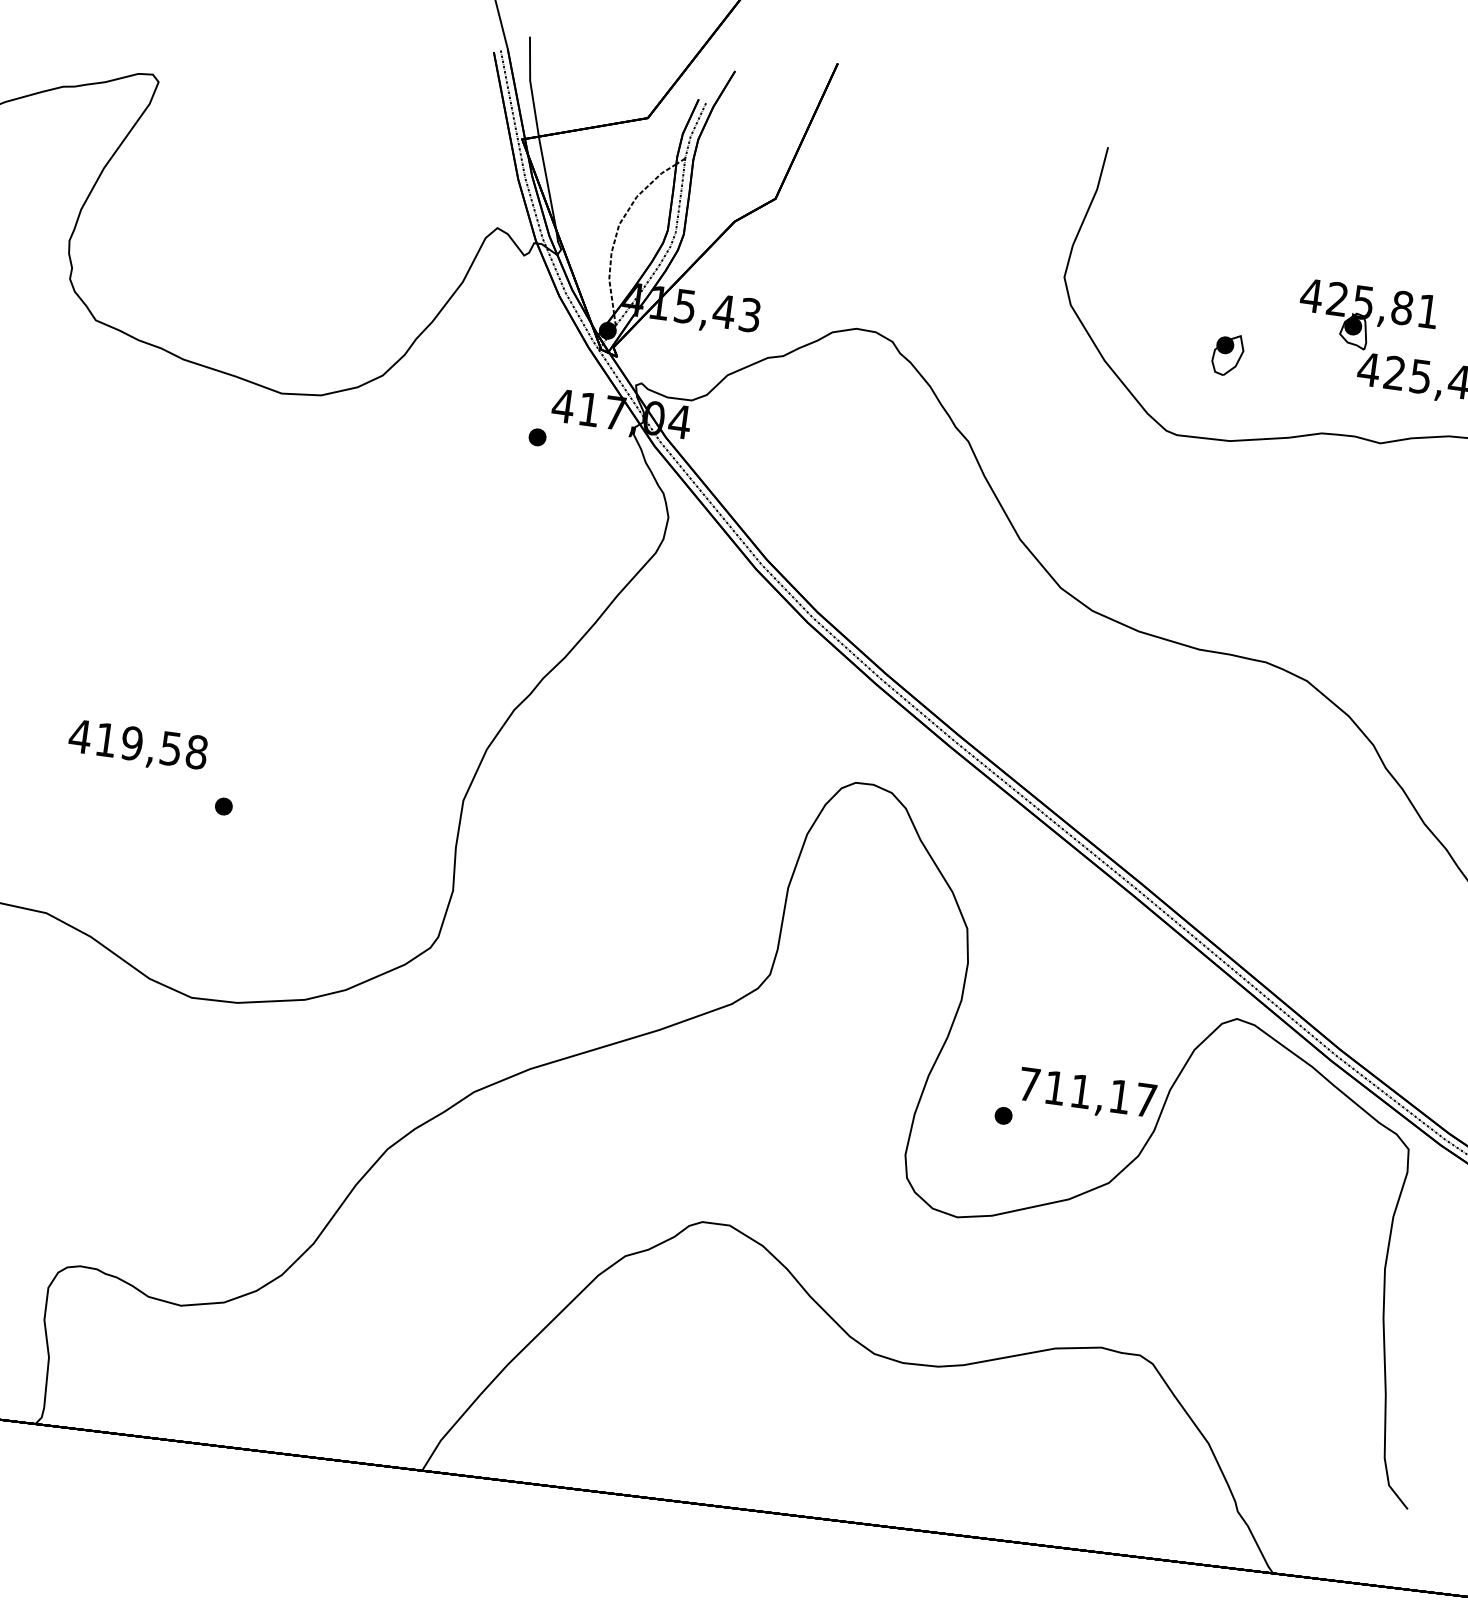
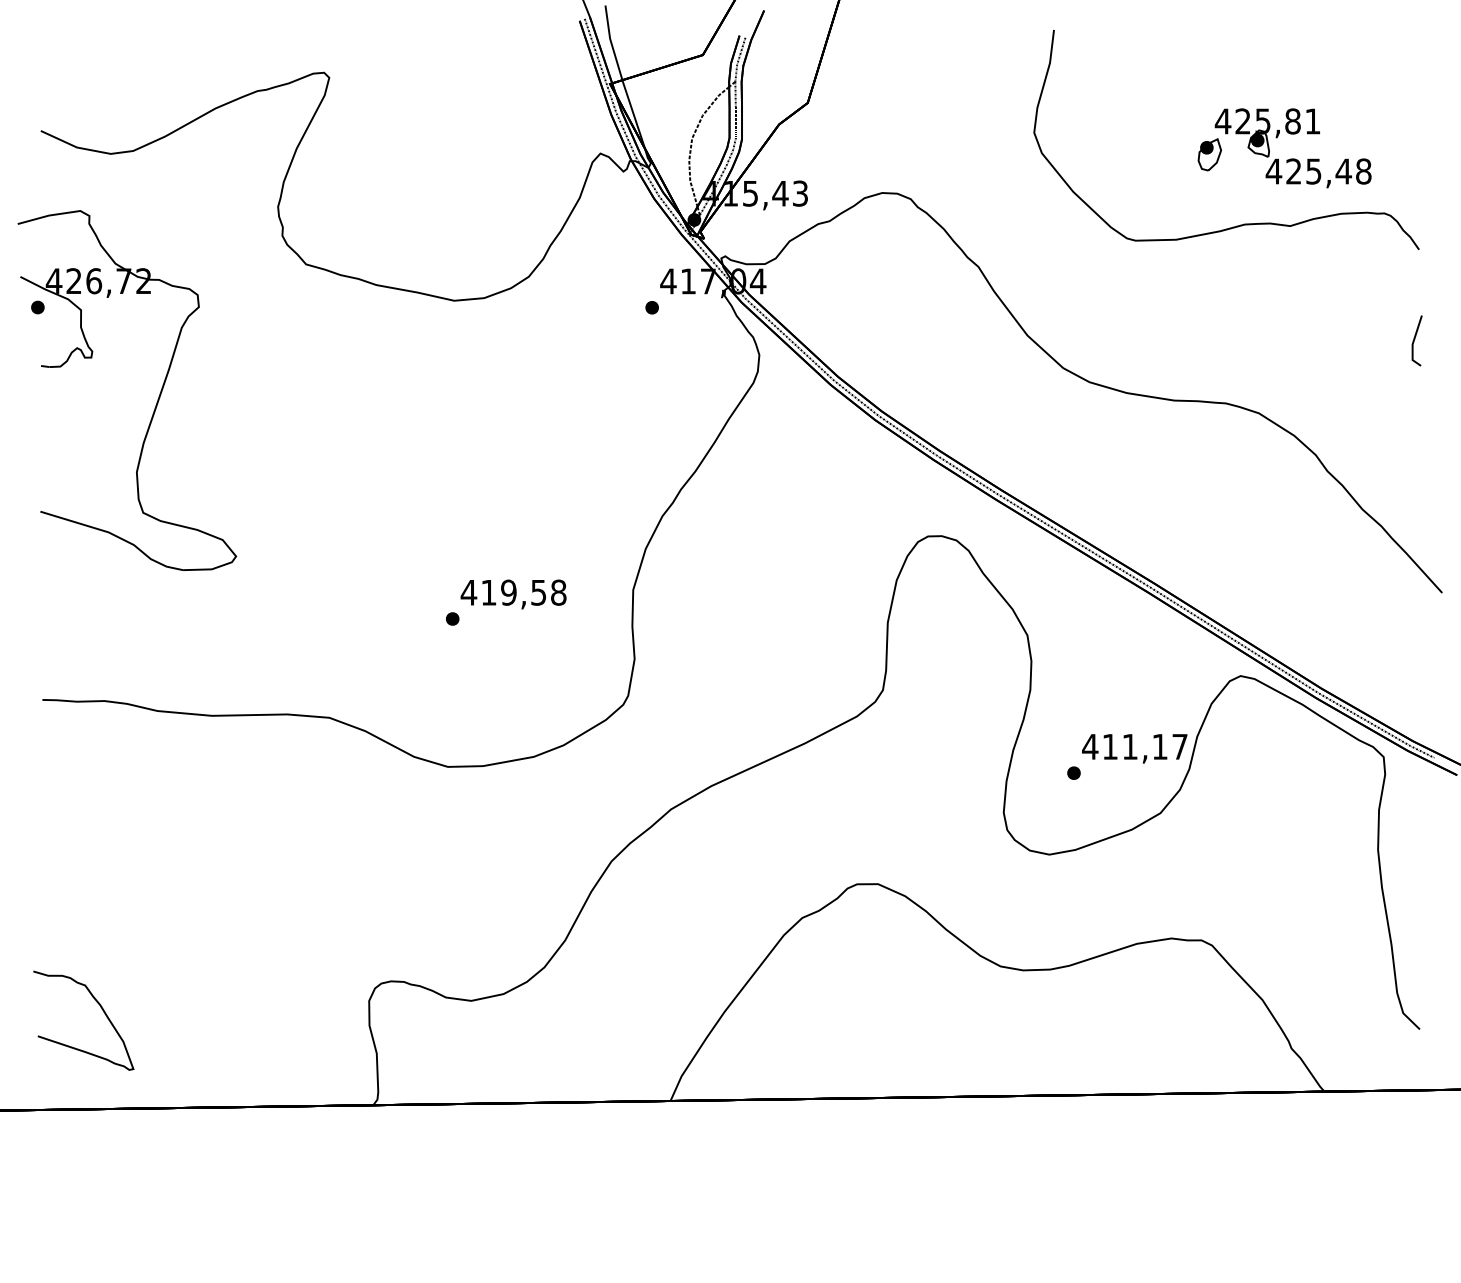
part: (1227, 354) -> (1209, 154), moved
text: (137, 746) -> (513, 594), moved
text: (1029, 1084) -> (1090, 746), 711,17 -> 411,17

